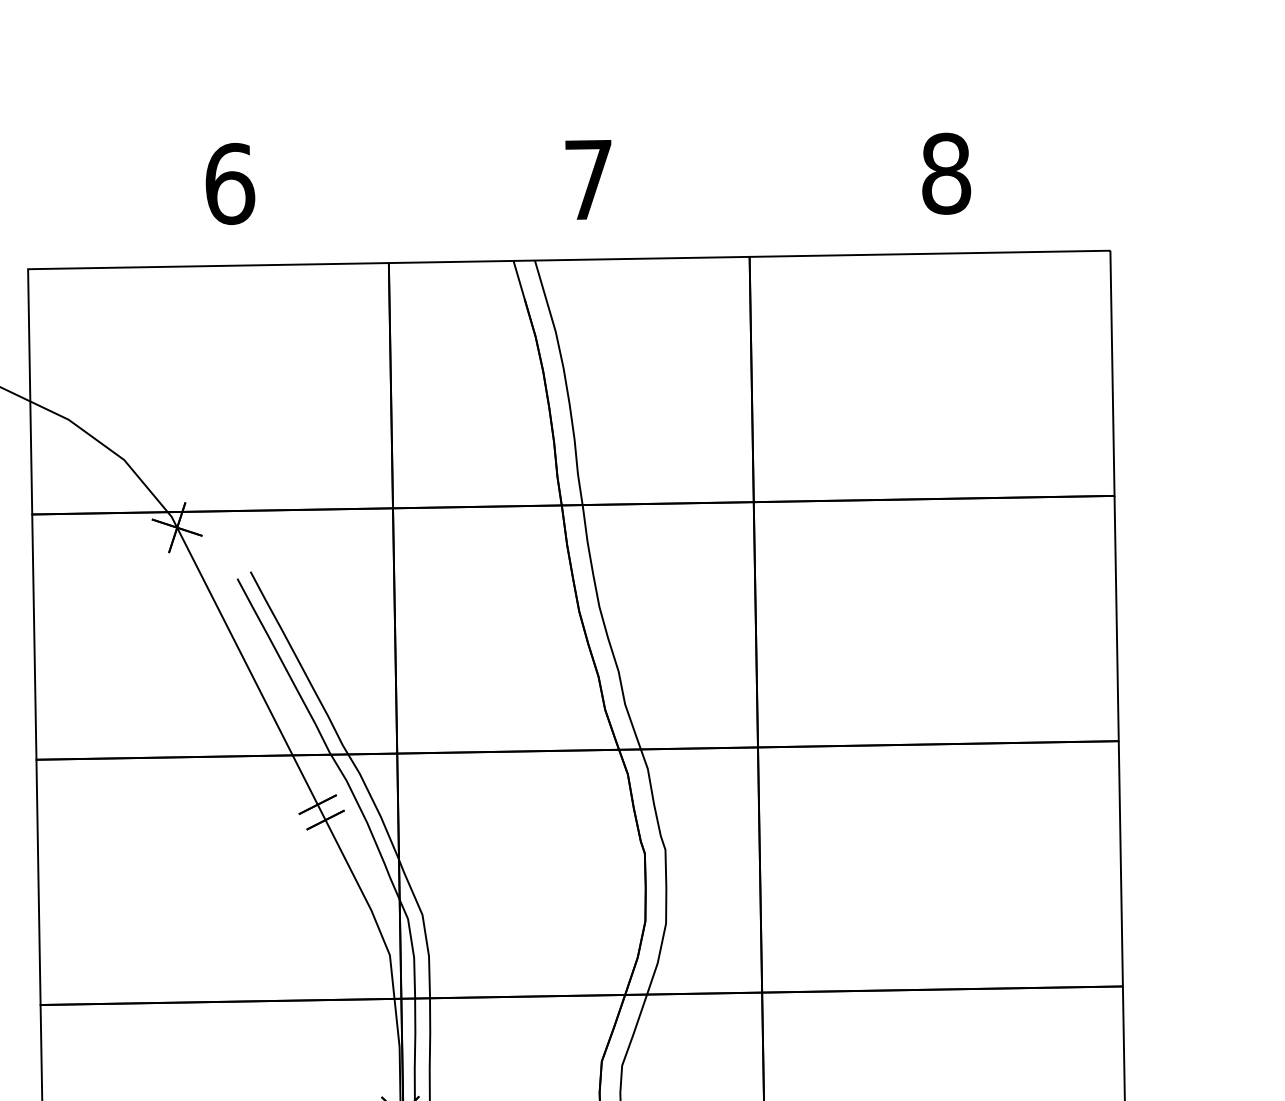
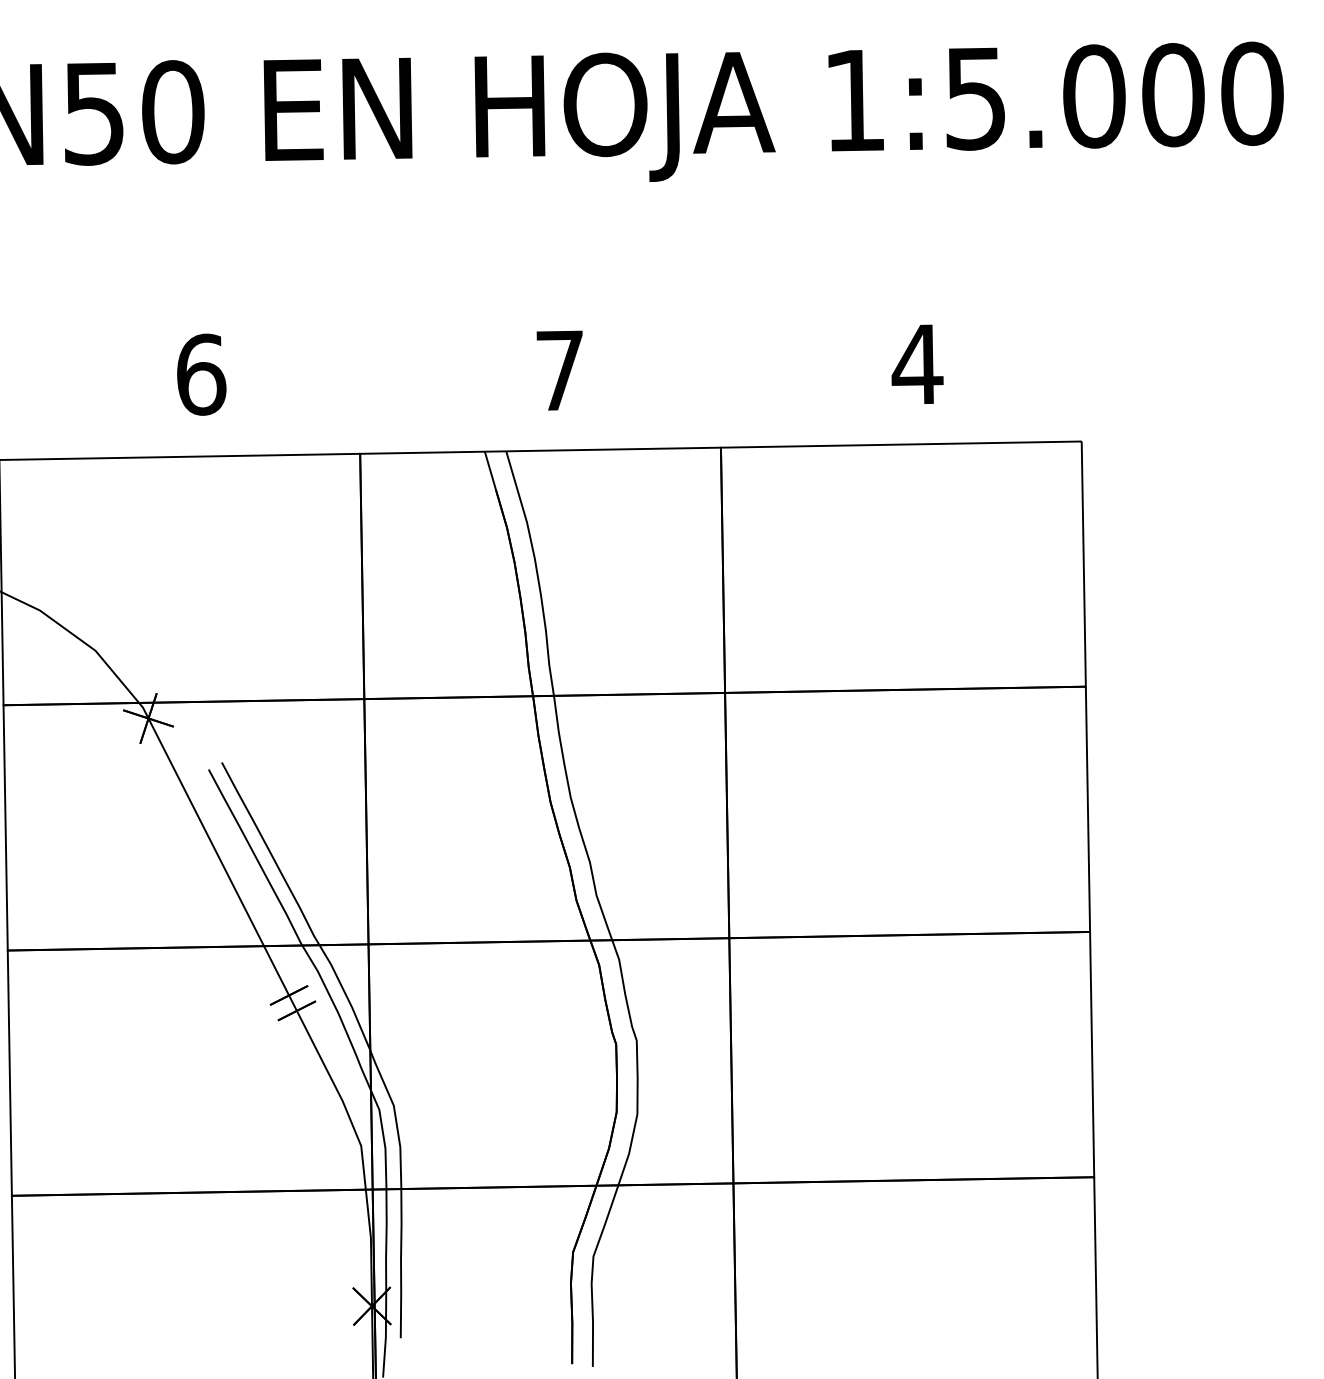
text: (946, 173) -> (917, 364), 8 -> 4

